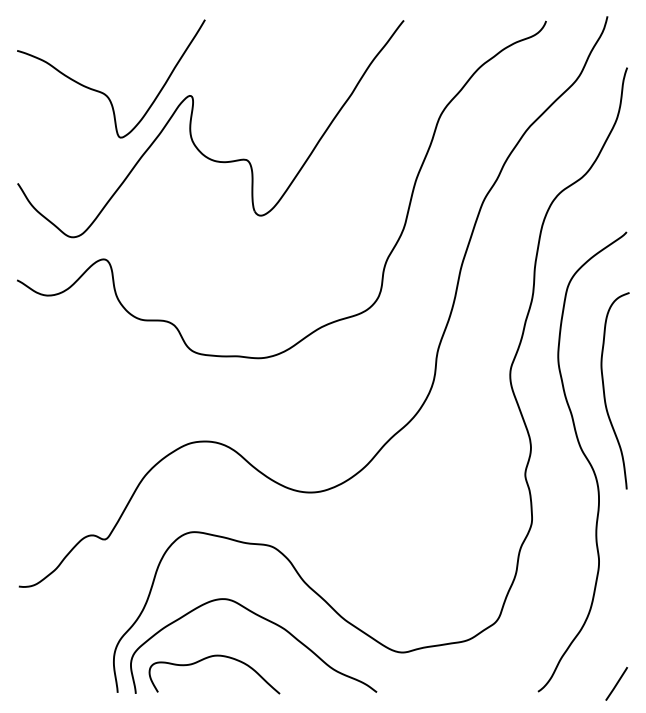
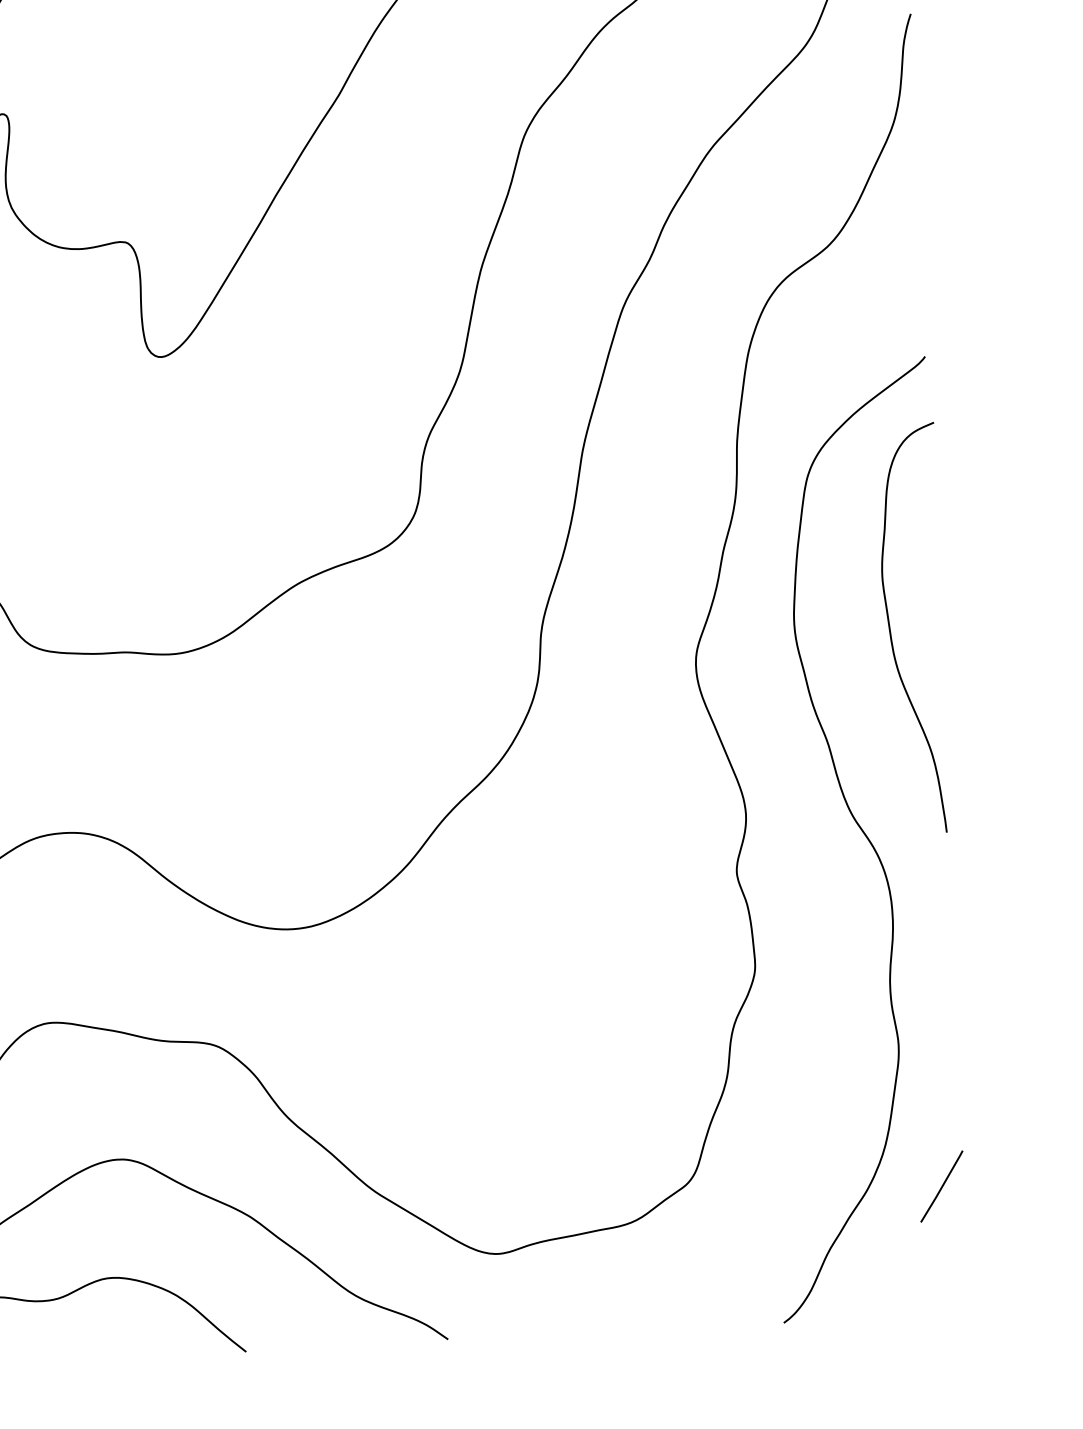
curve: (605, 394) -> (893, 636), moved
line: (616, 683) -> (941, 1185), moved

